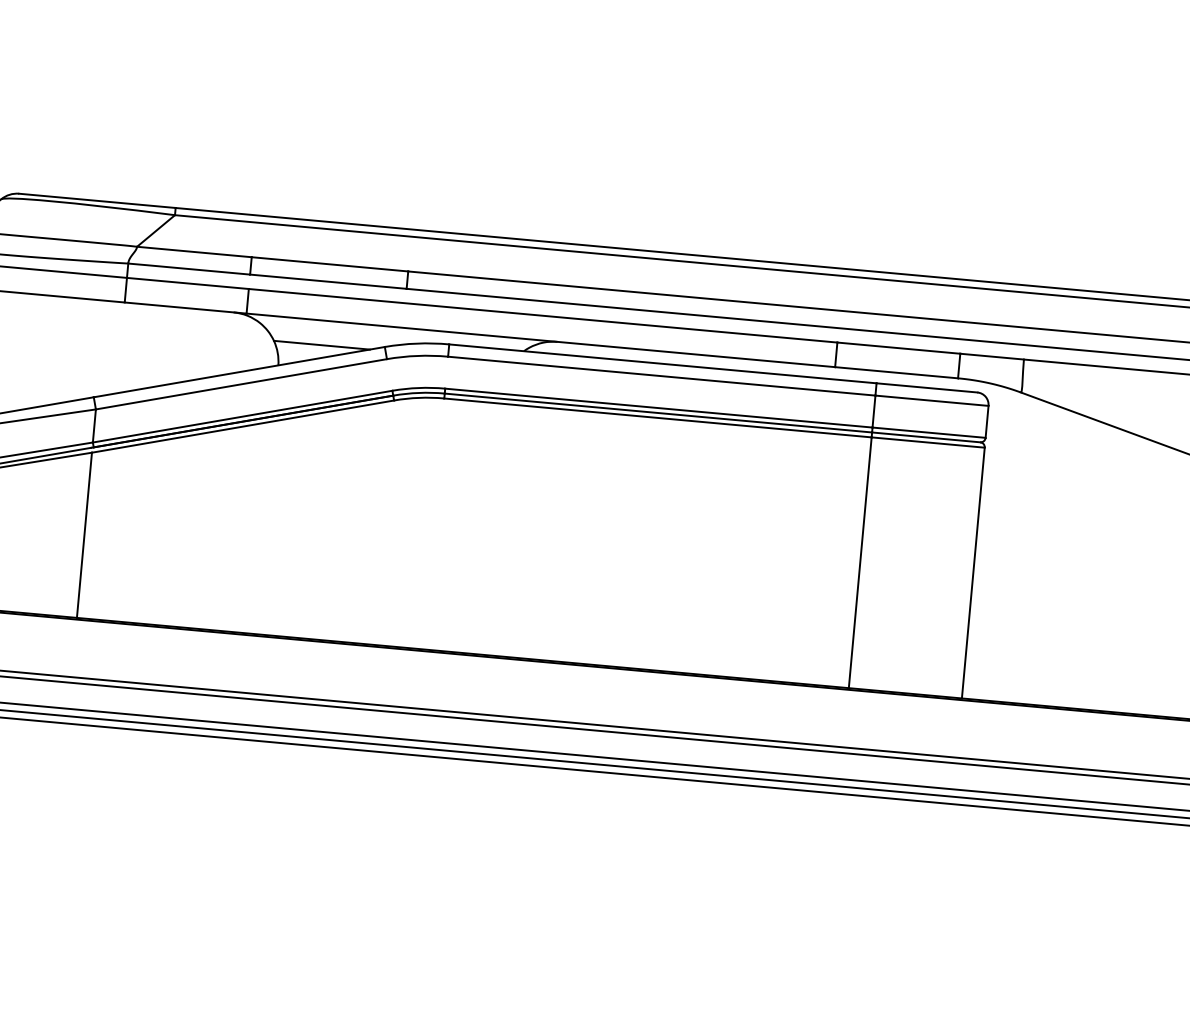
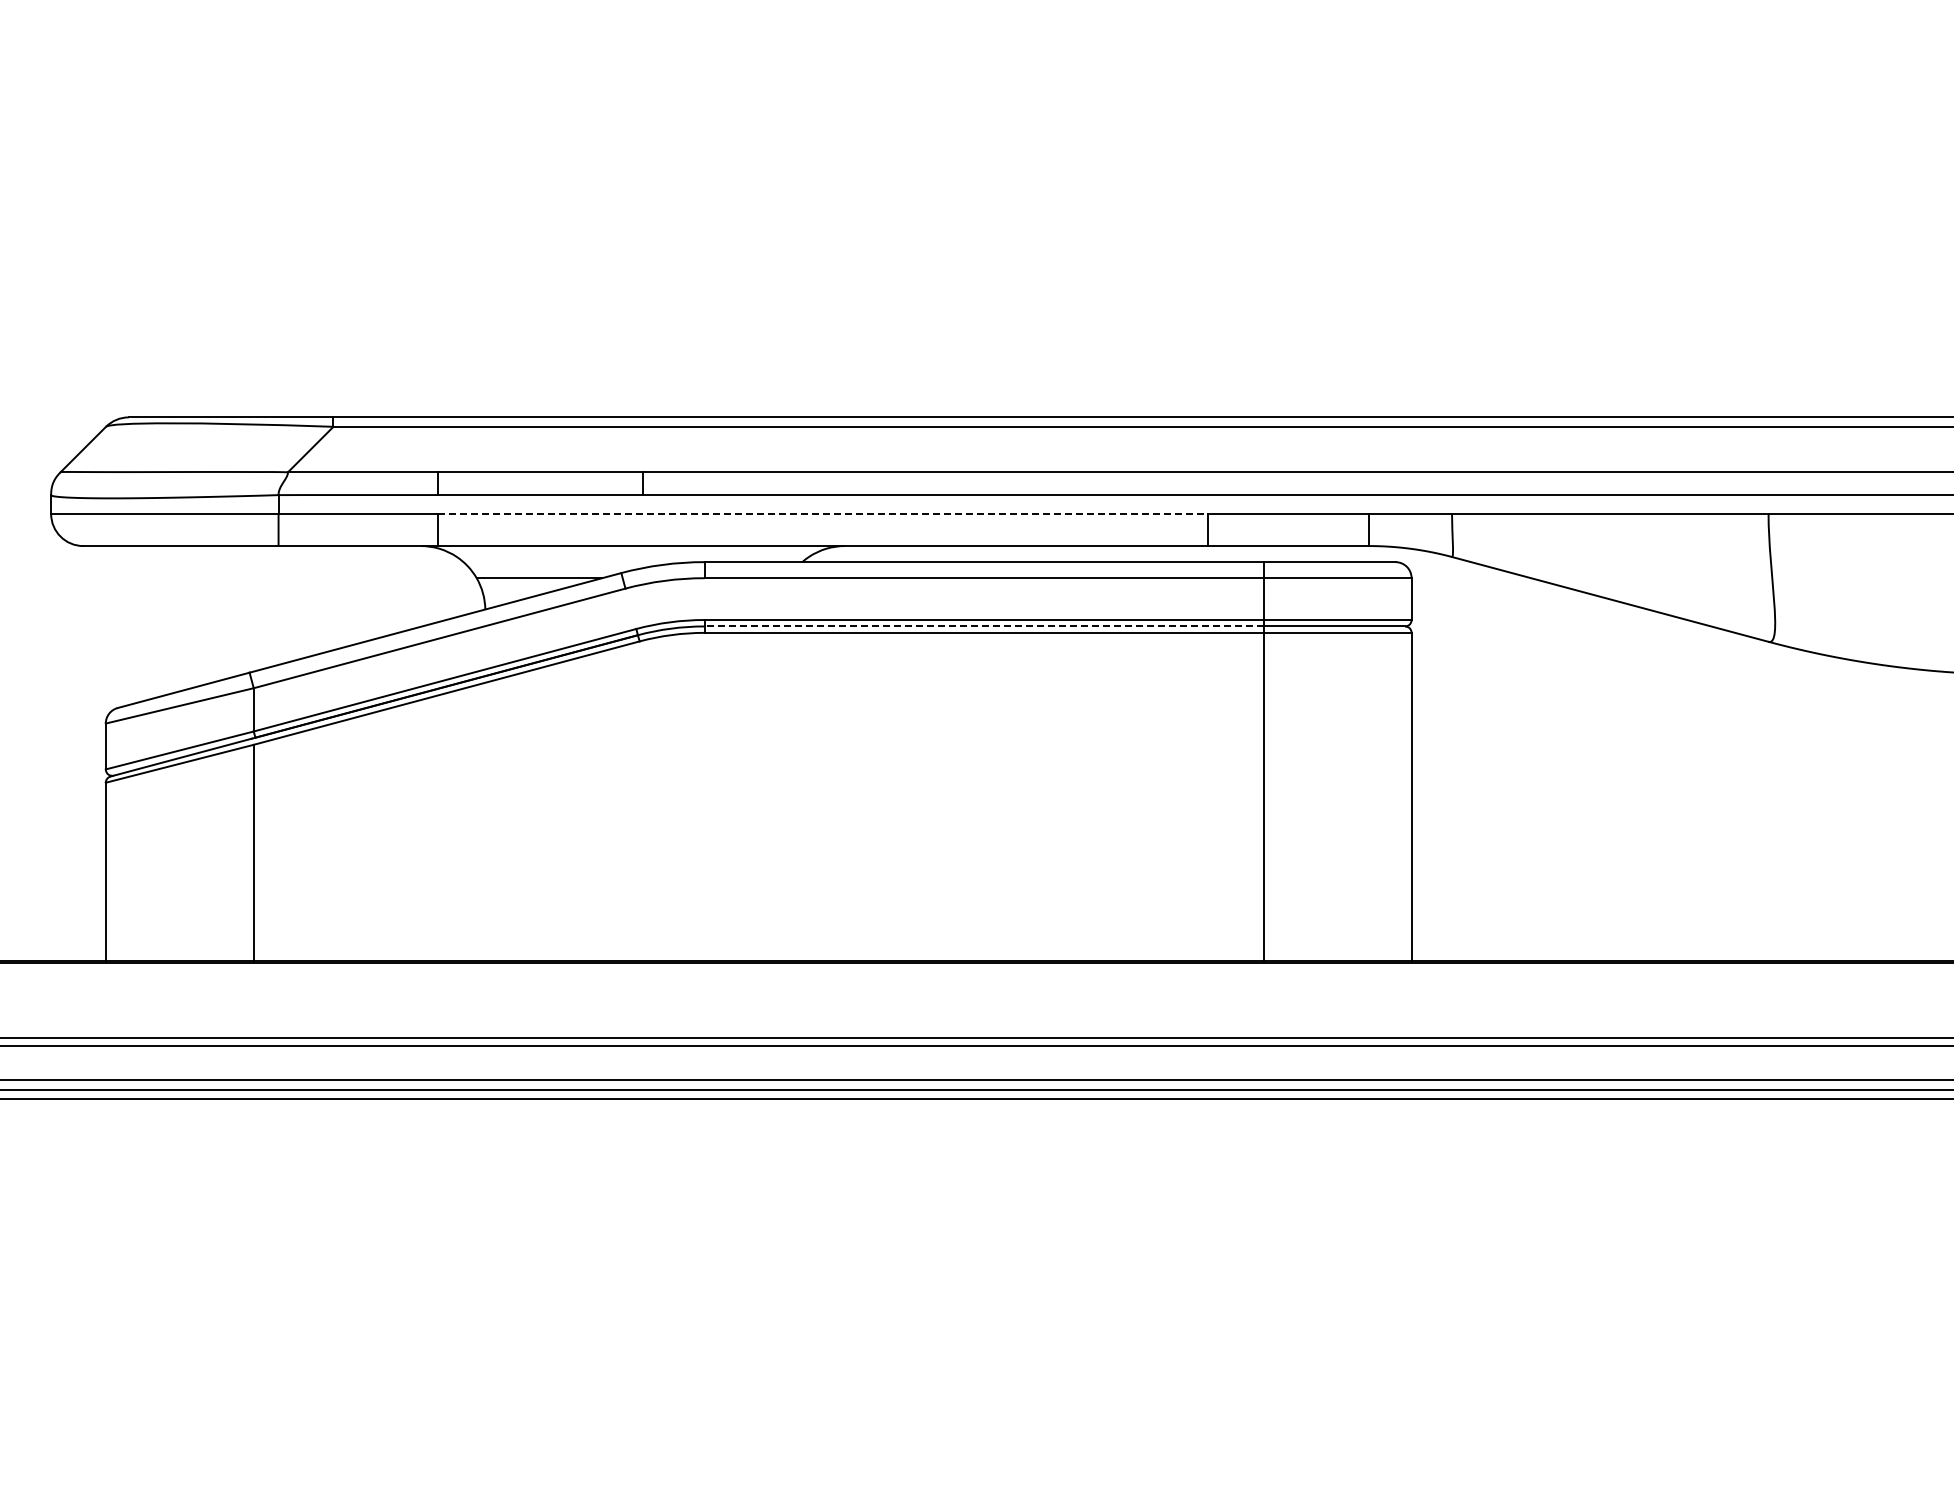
line: (543, 315) -> (823, 513), solid -> dashed
line: (658, 413) -> (984, 626), solid -> dashed

